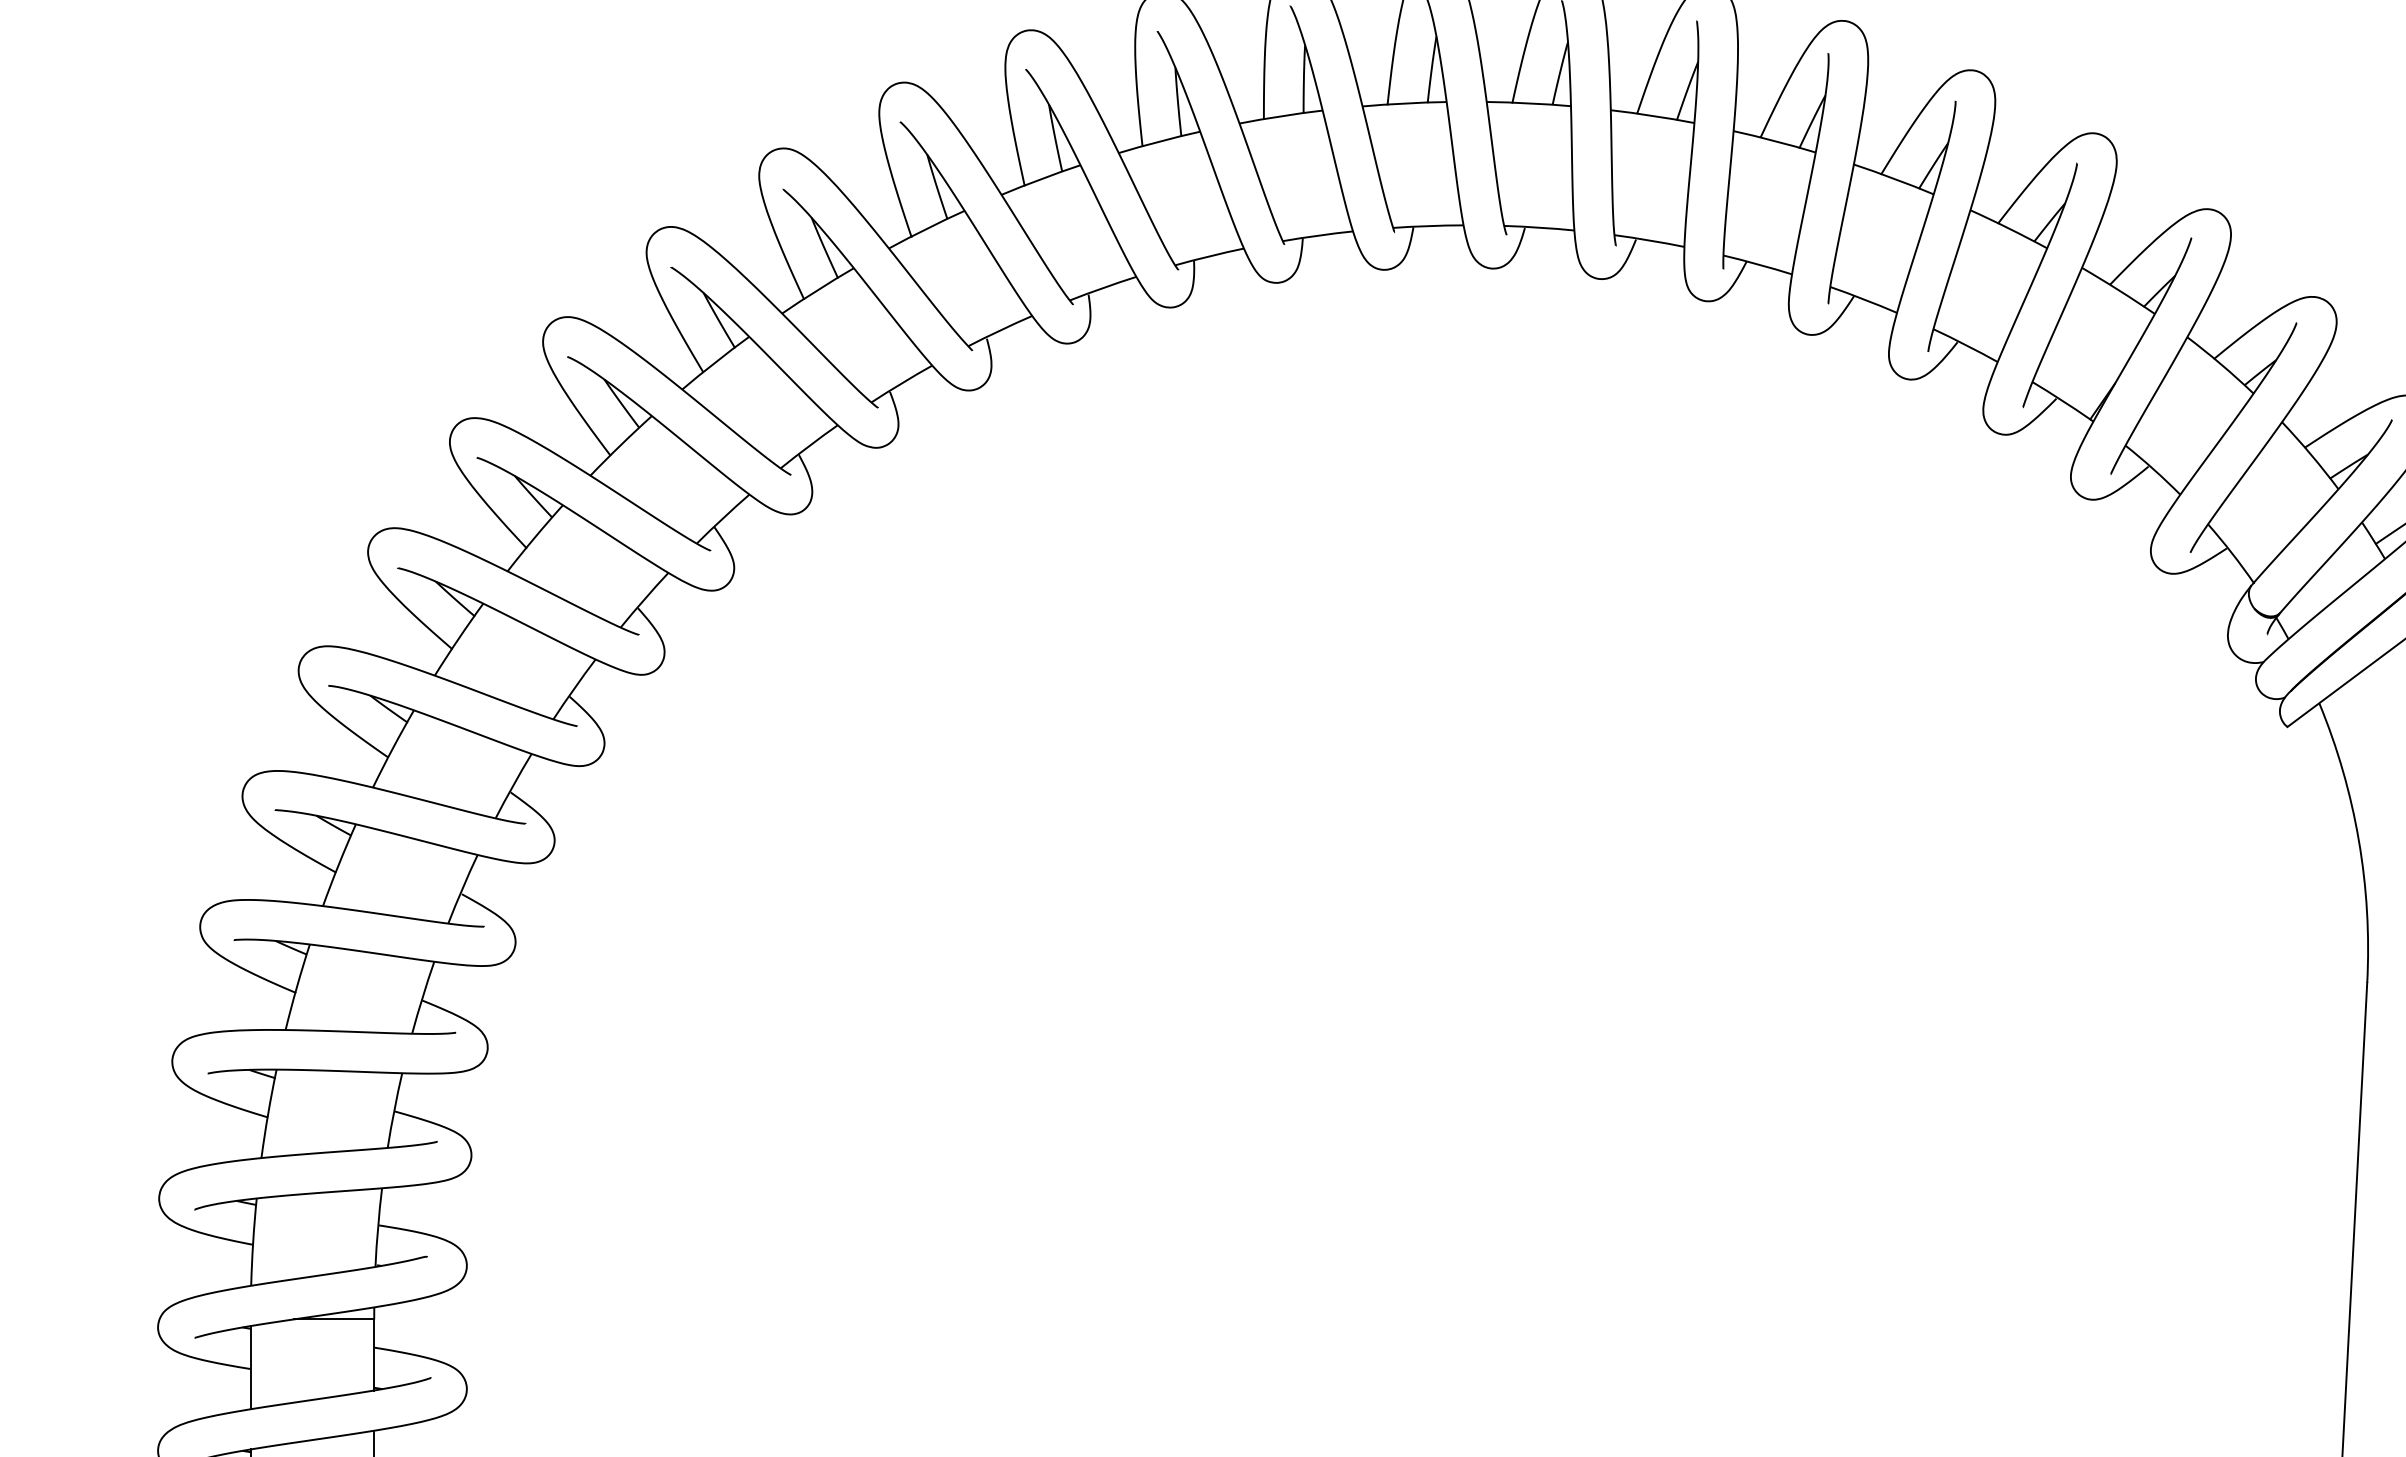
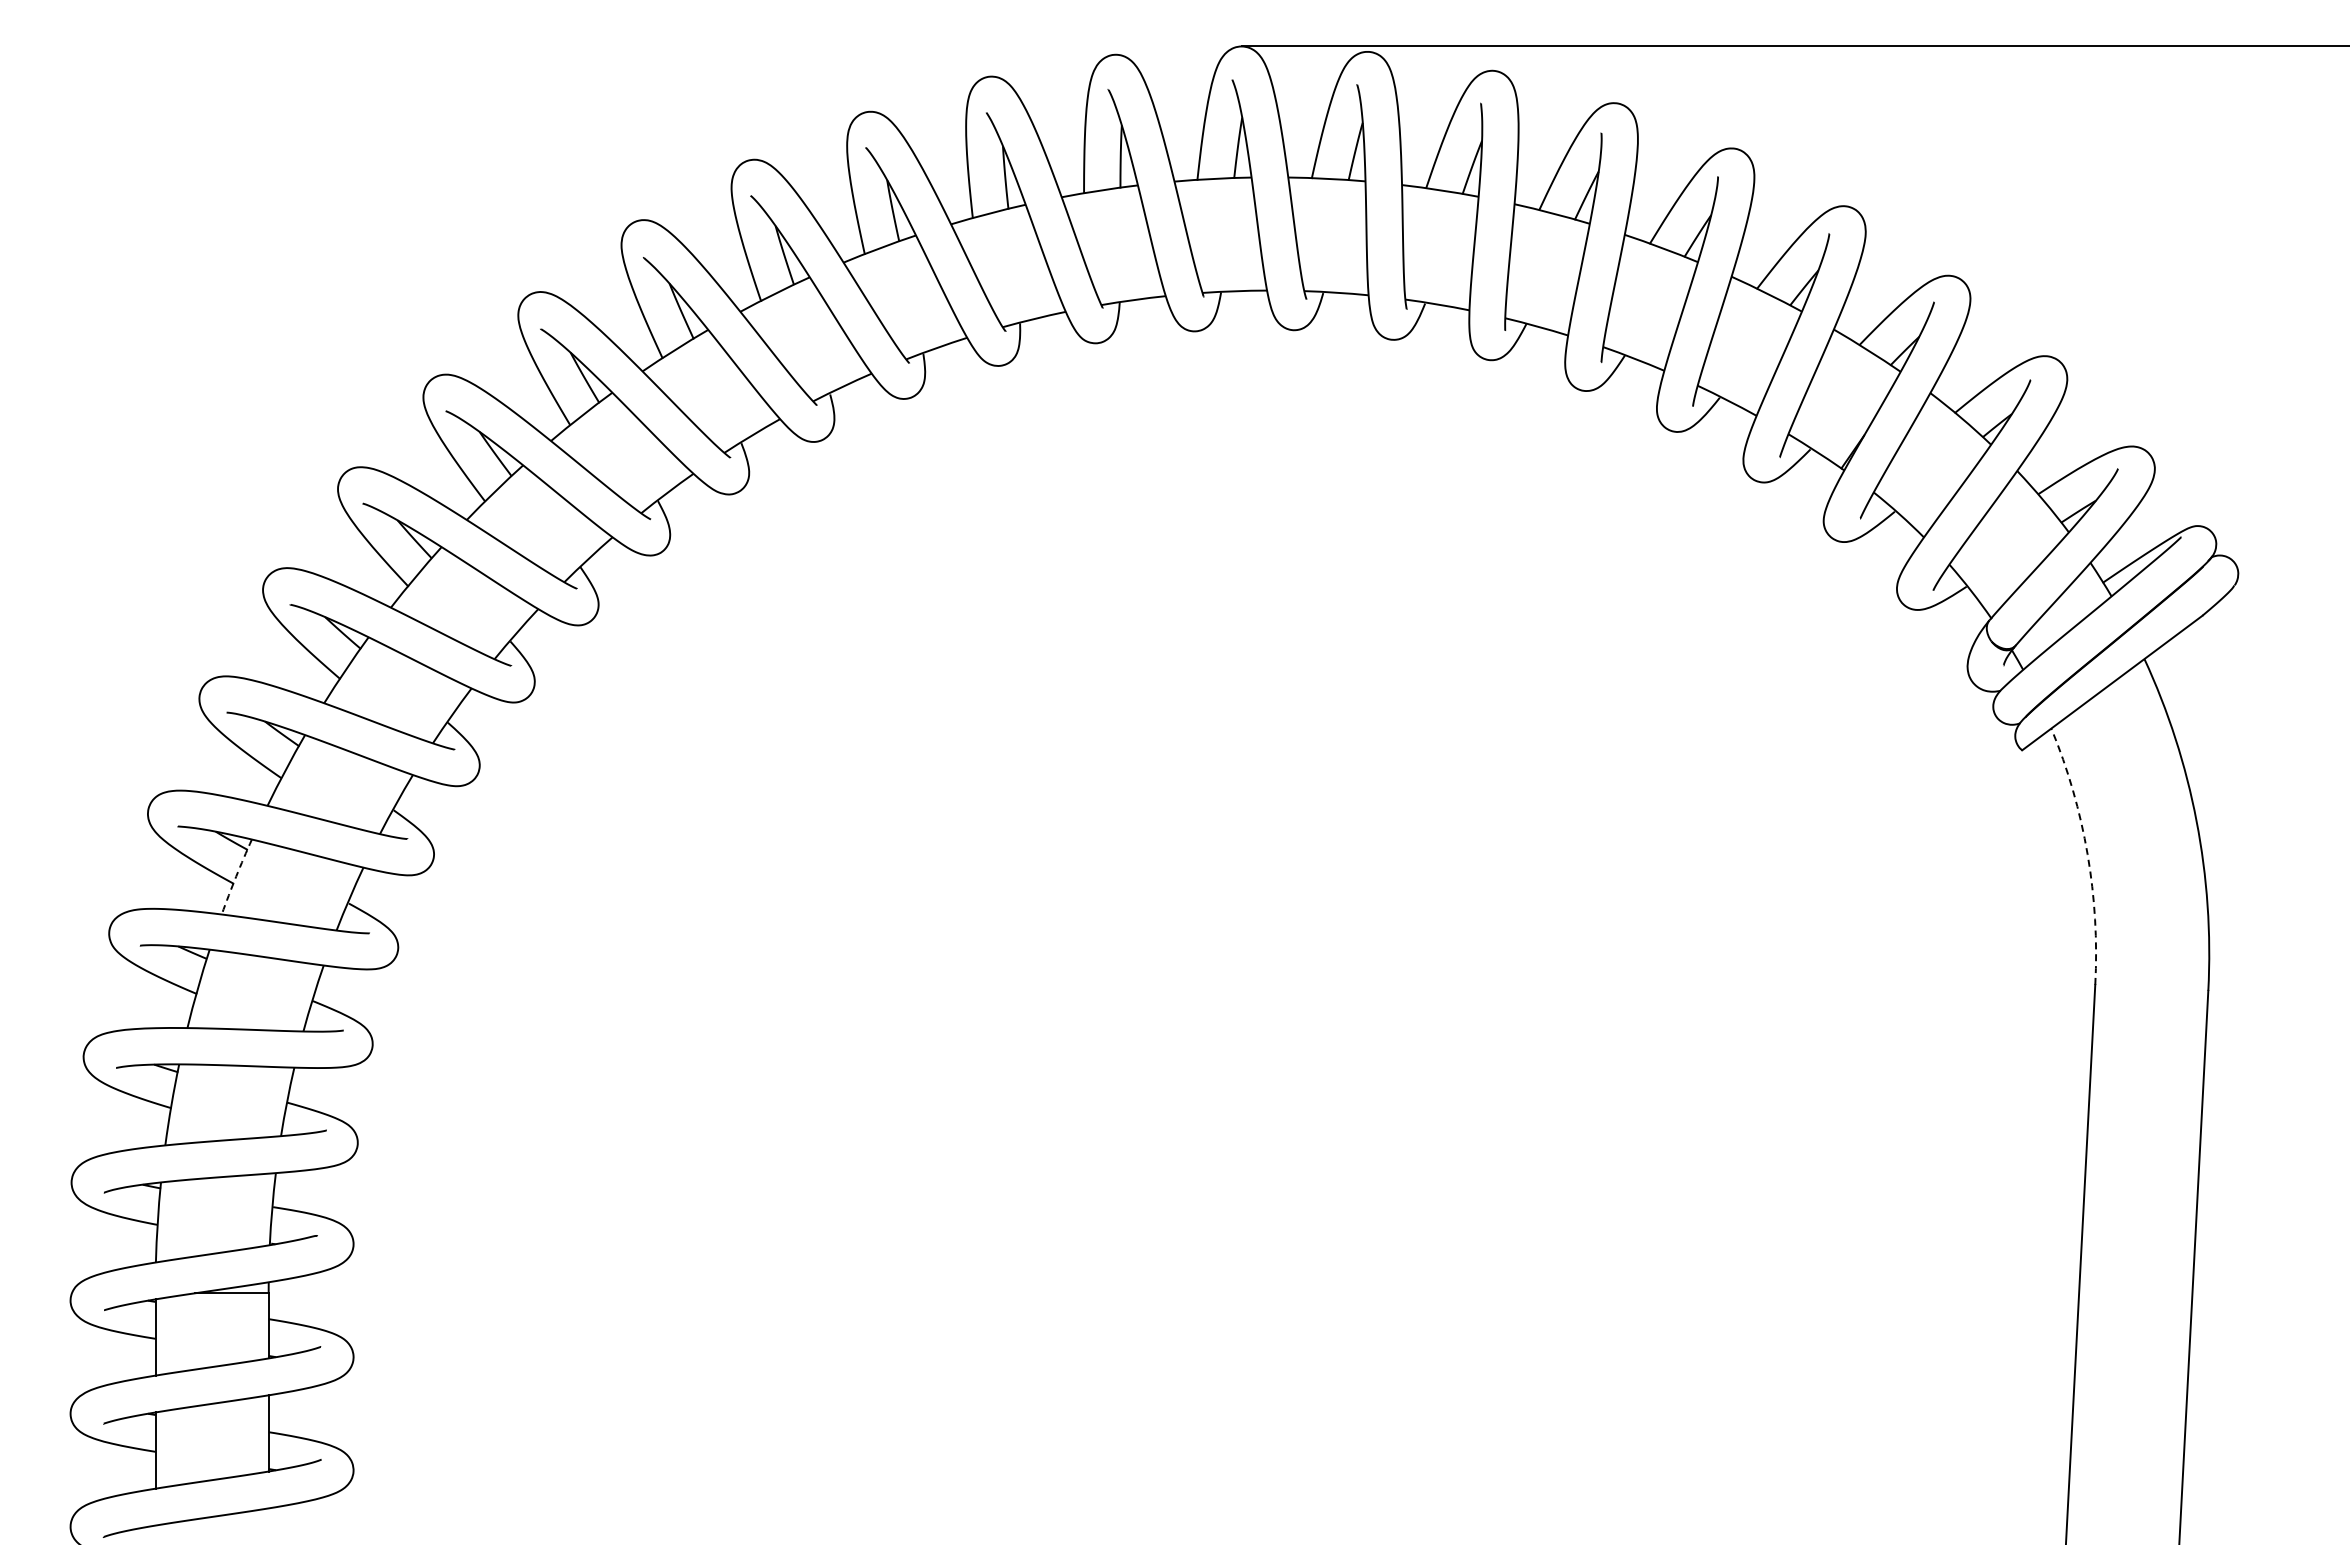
arc: (2358, 840) -> (2087, 854), solid -> dashed
arc: (339, 864) -> (236, 876), solid -> dashed

